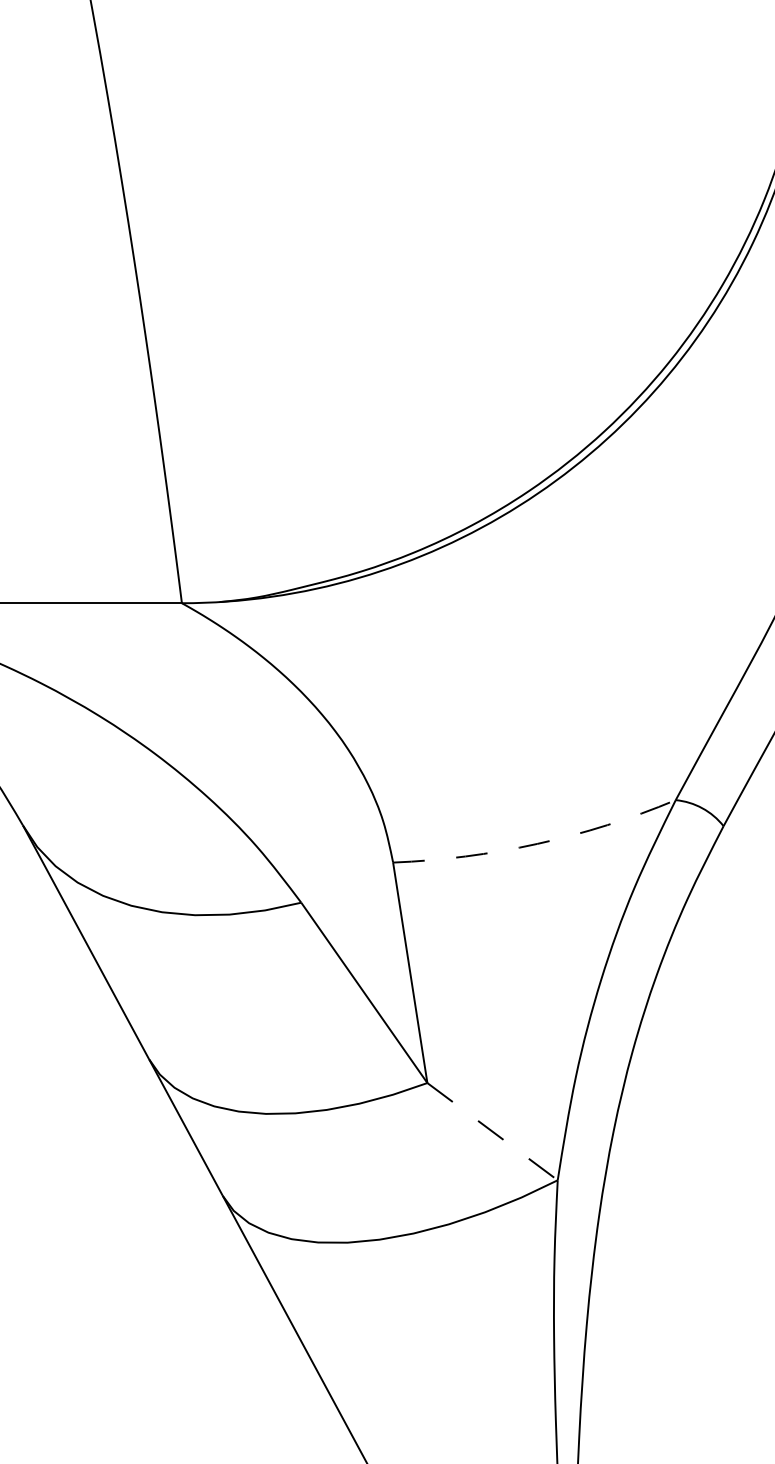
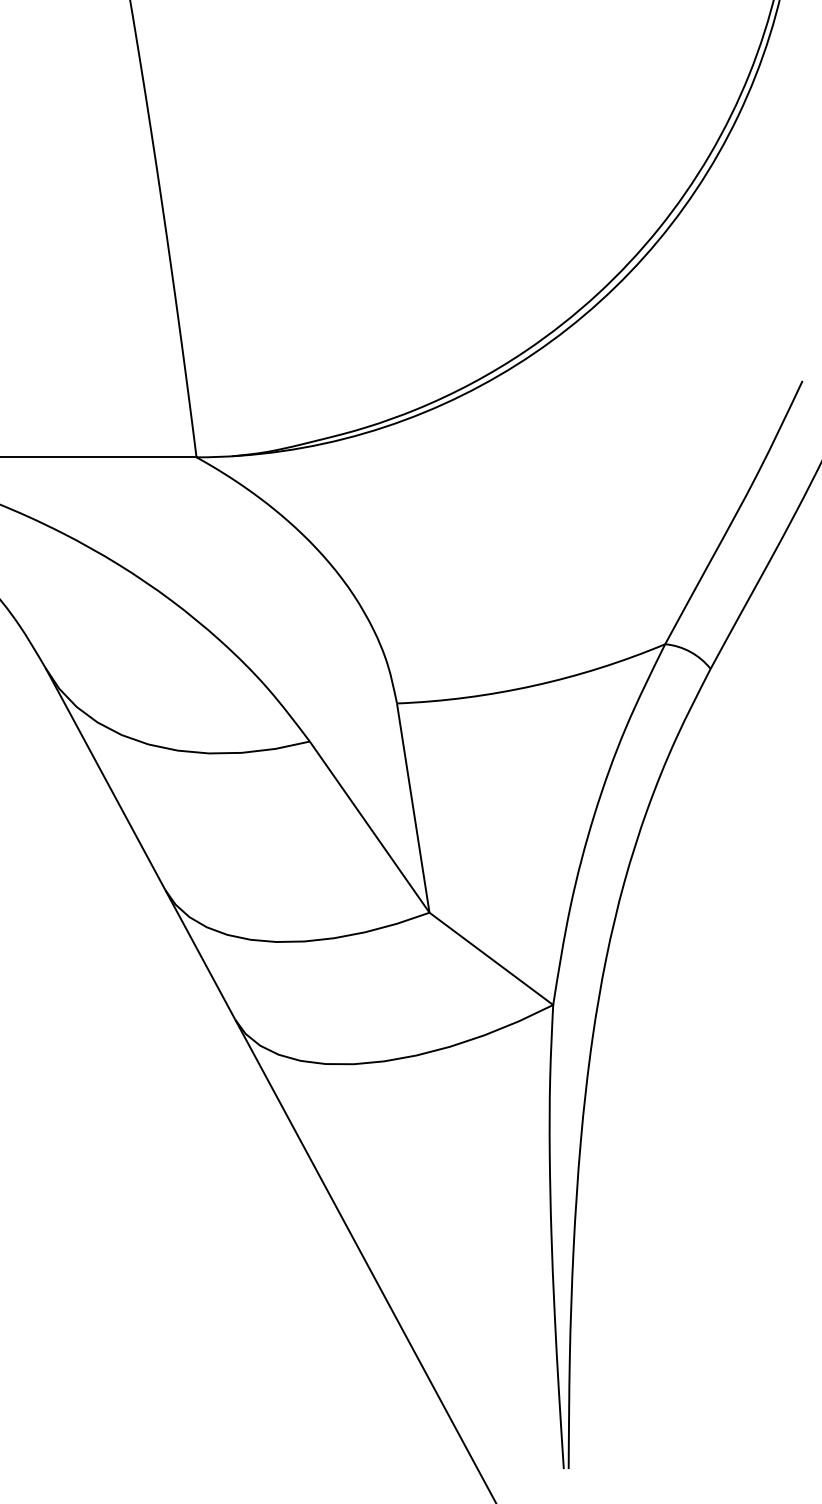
arc: (536, 843) -> (533, 685), dashed -> solid
line: (492, 1132) -> (491, 959), dashed -> solid

